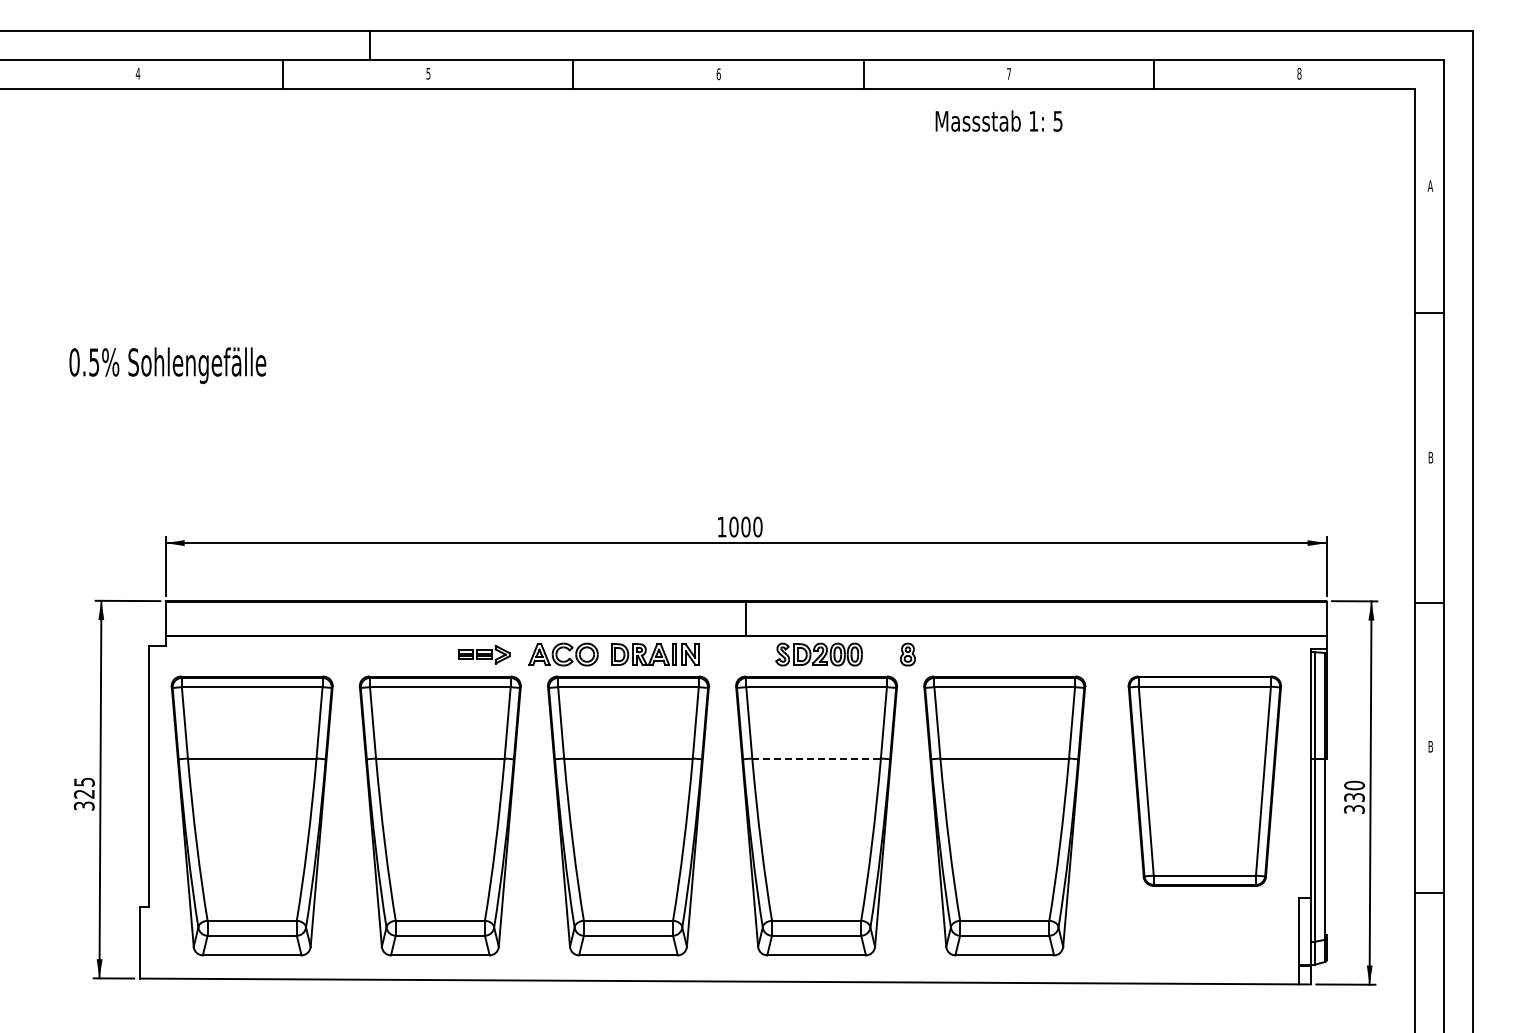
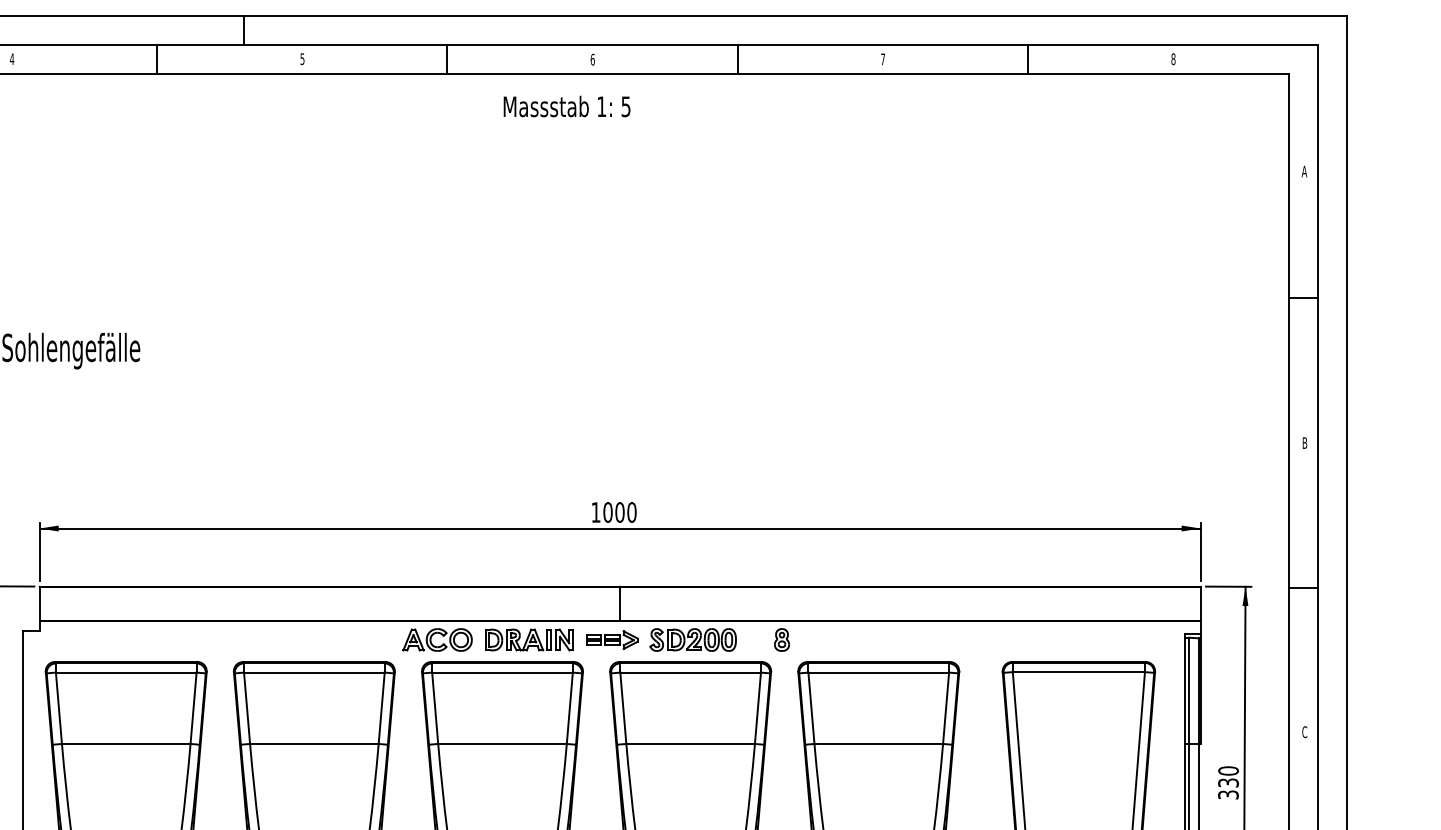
text: (998, 120) -> (566, 105), moved
part: (484, 654) -> (612, 639), moved
text: (1430, 746) -> (1304, 731), B -> C
line: (817, 758) -> (691, 743), dashed -> solid

